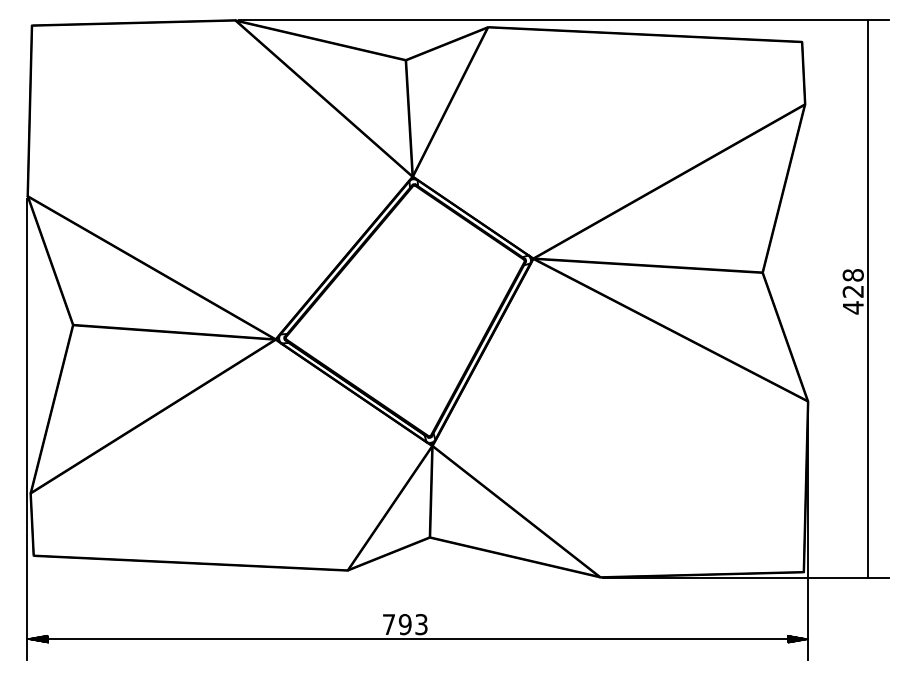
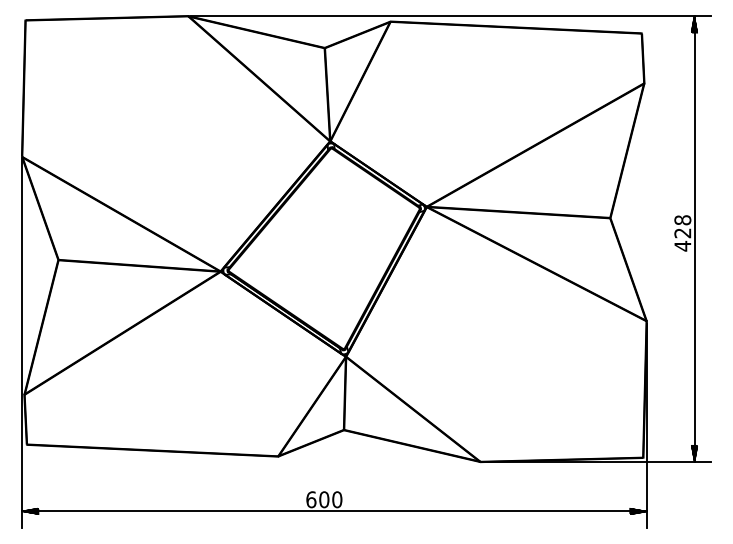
hatch: (867, 30) -> (694, 24), added
hatch: (867, 566) -> (694, 453), added
text: (404, 624) -> (323, 499), 793 -> 600

